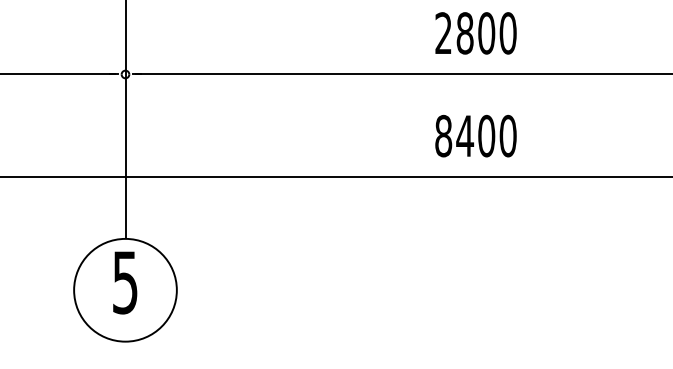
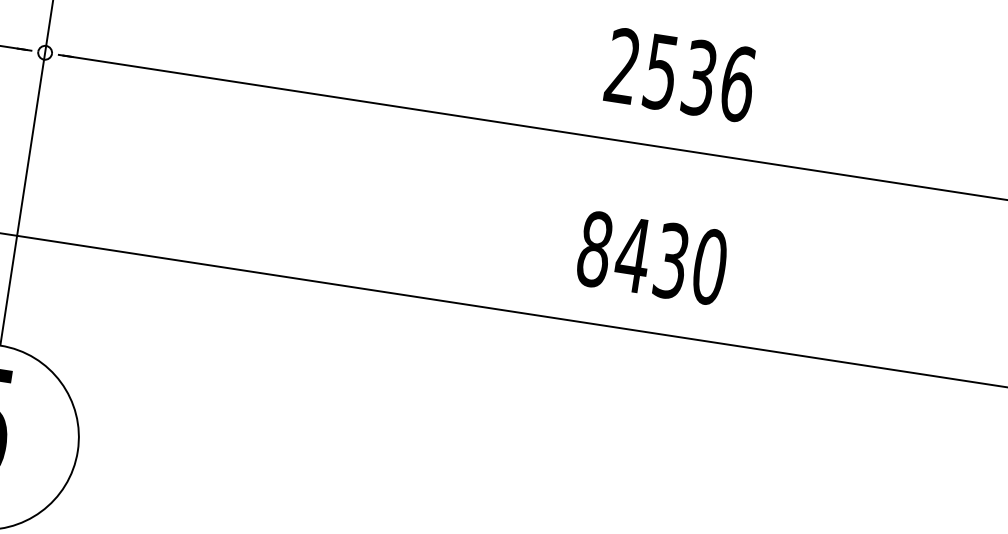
text: (486, 33) -> (699, 78), 2800 -> 2536
text: (486, 136) -> (671, 261), 8400 -> 8430

